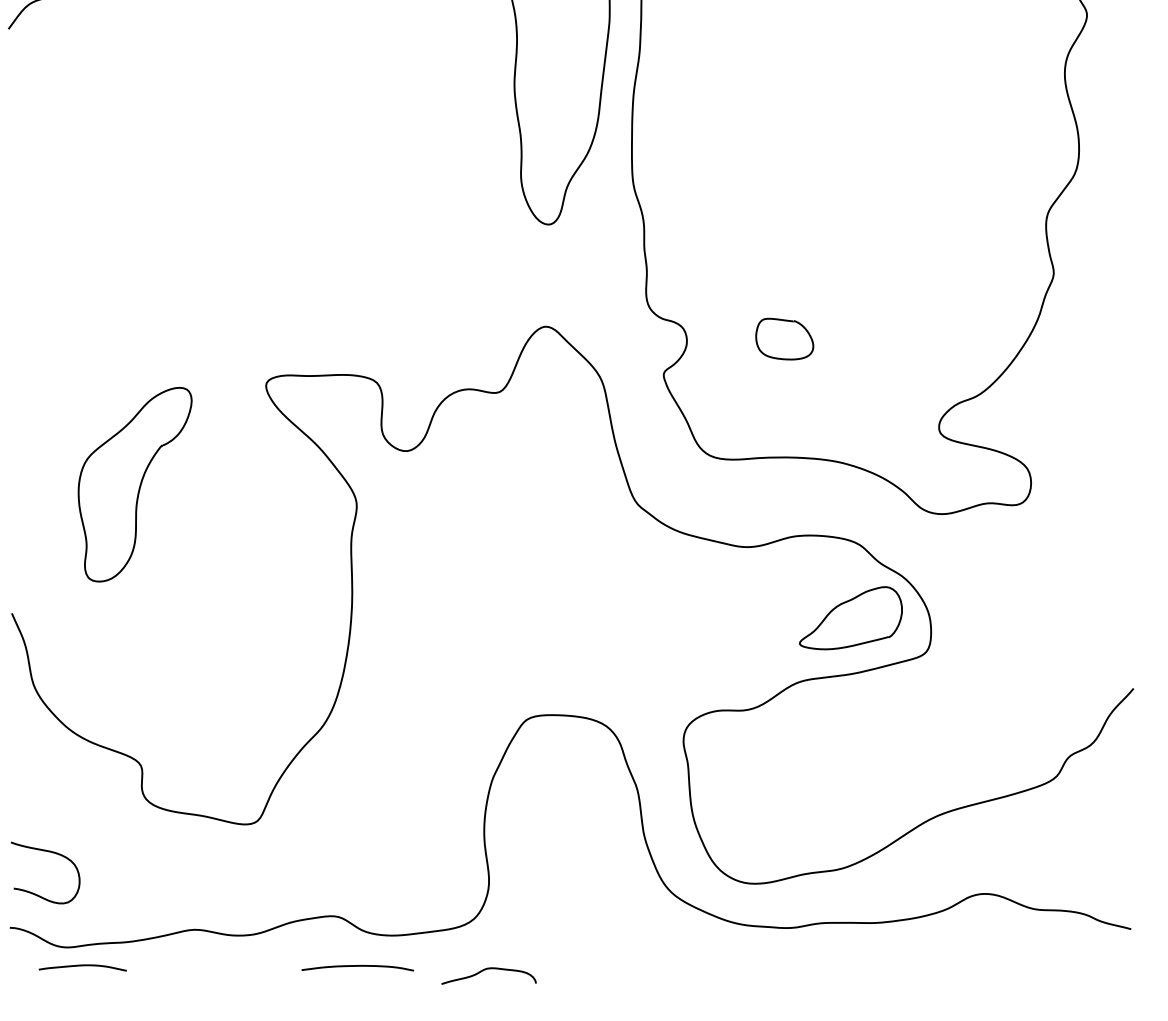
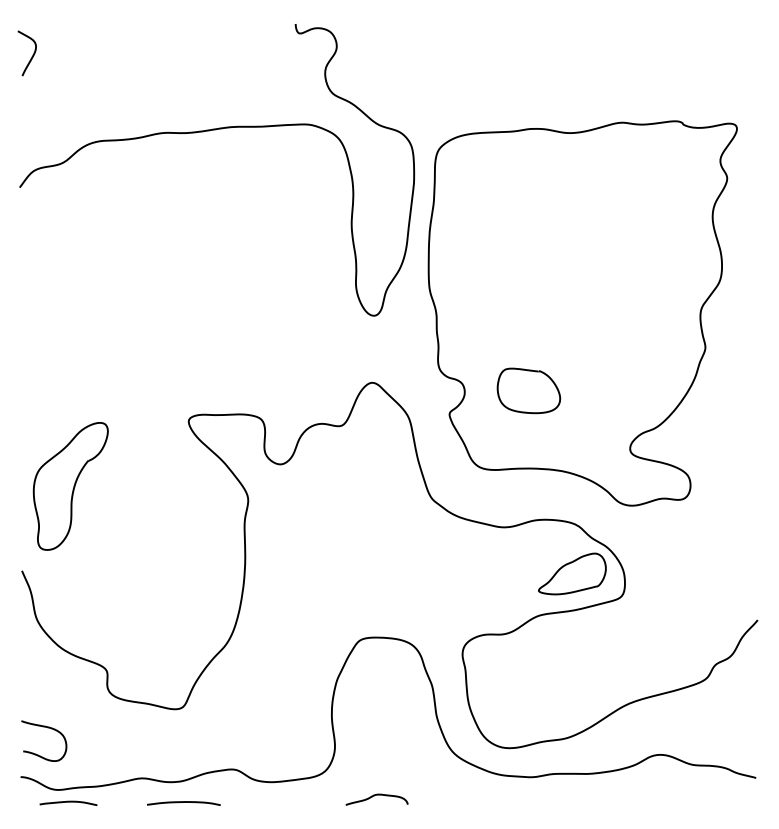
part: (784, 338) -> (528, 390), size x1.67
part: (134, 484) -> (70, 486), moved
curve: (357, 966) -> (183, 802), moved
curve: (485, 971) -> (374, 796), moved

